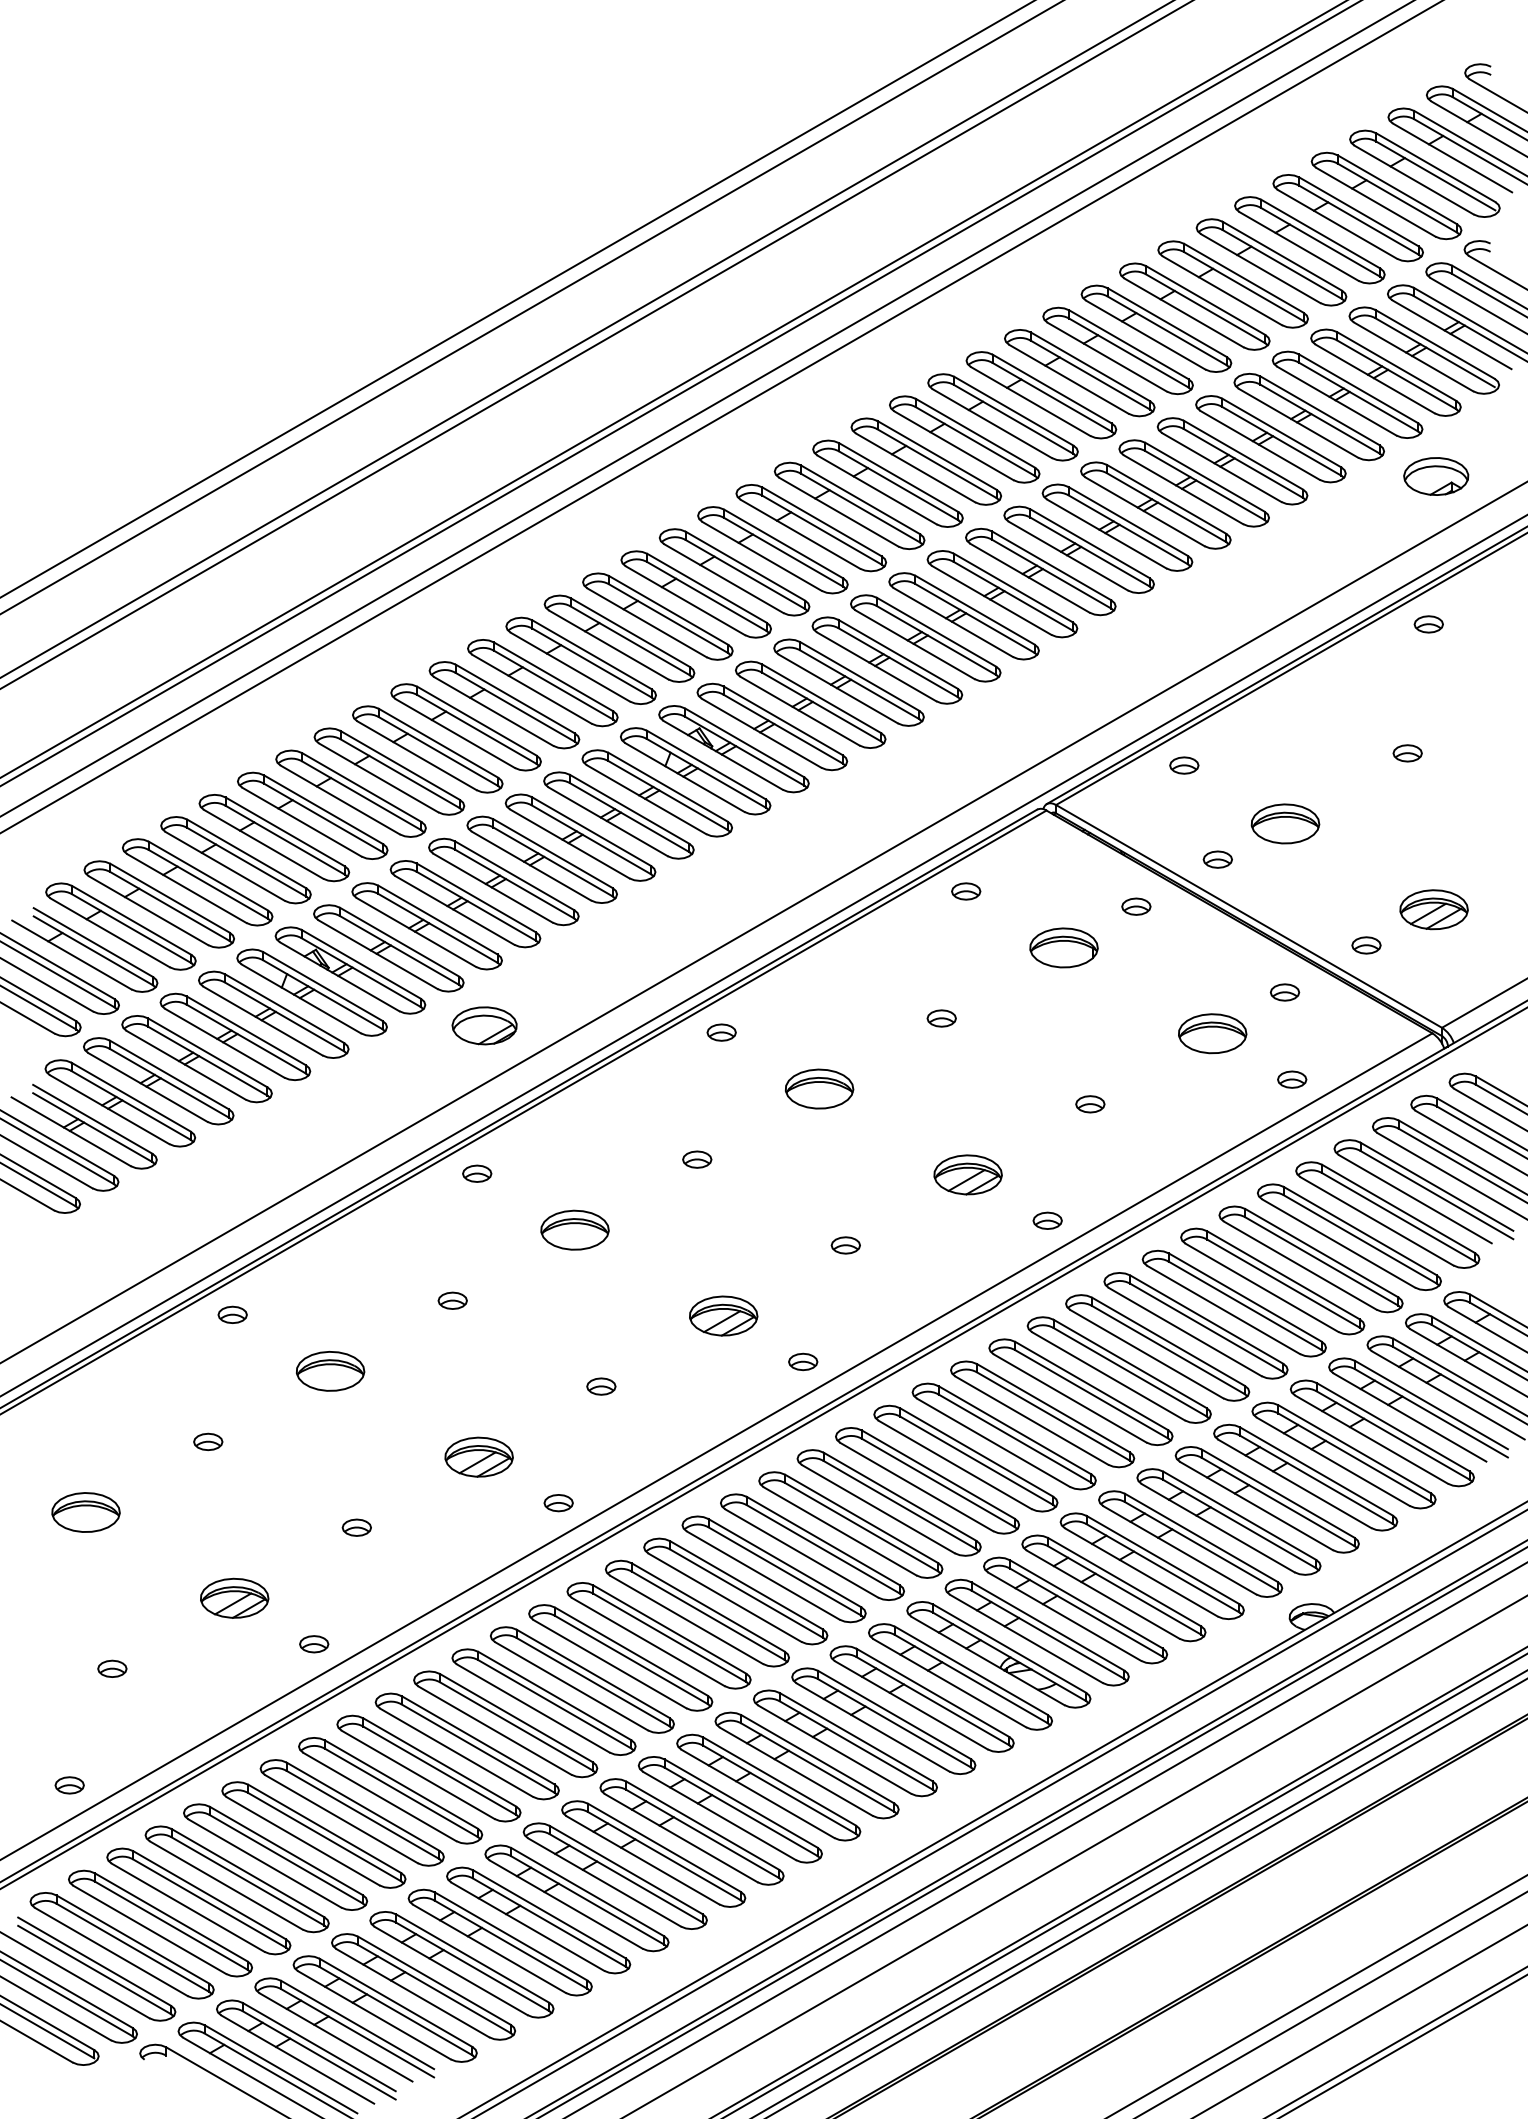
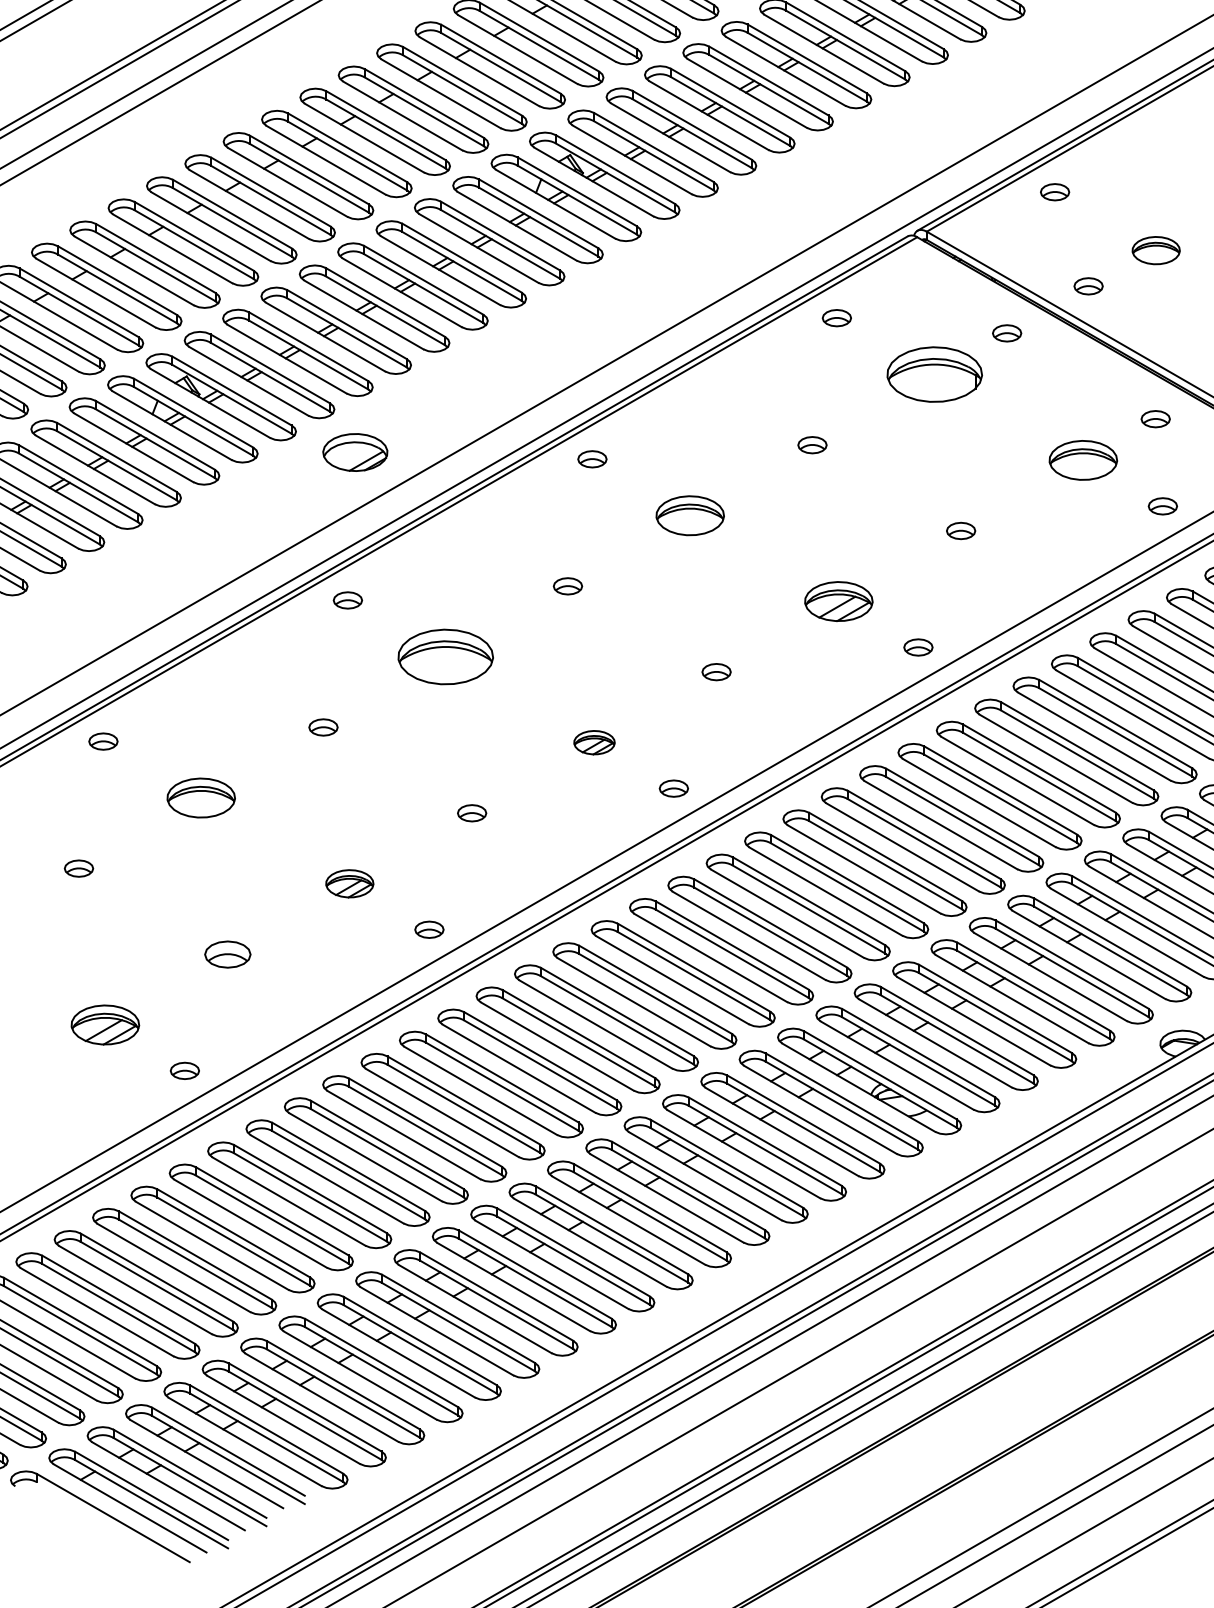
part: (1285, 823) -> (1156, 250), size x0.7
part: (1063, 947) -> (934, 374), size x1.4
part: (574, 1229) -> (445, 656), size x1.4
part: (723, 1315) -> (594, 742), size x0.6
part: (478, 1456) -> (349, 883), size x0.7
part: (356, 1527) -> (227, 954), size x1.6

